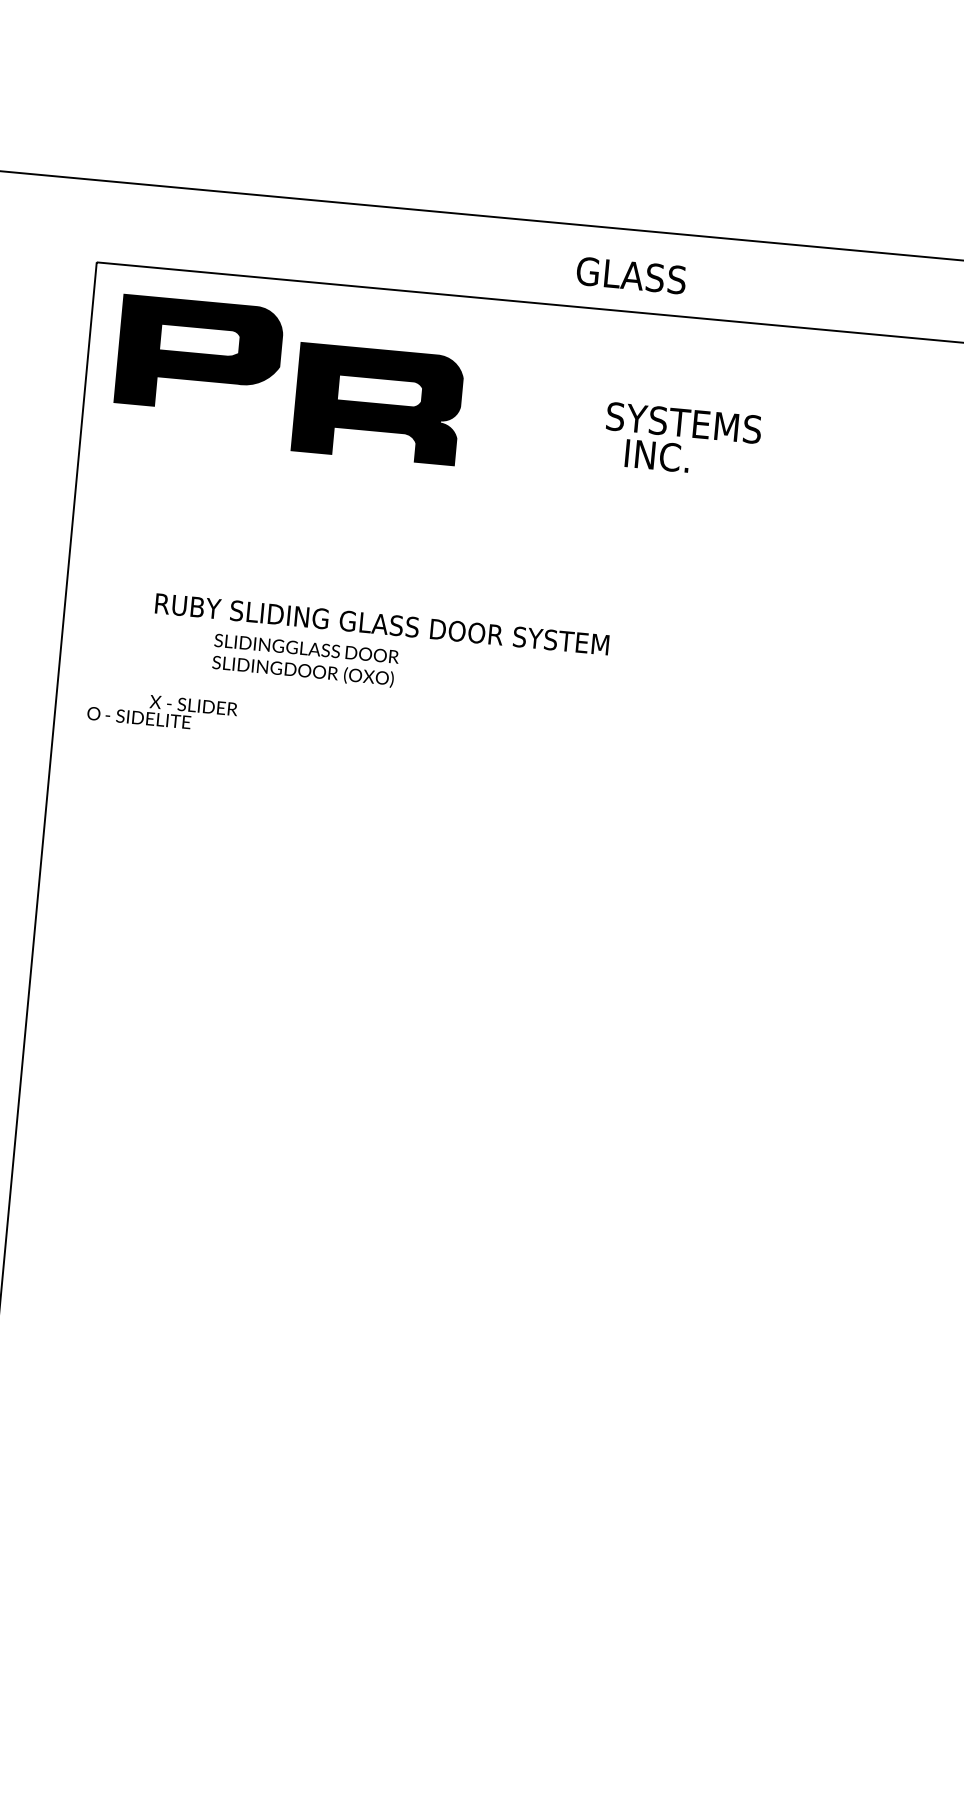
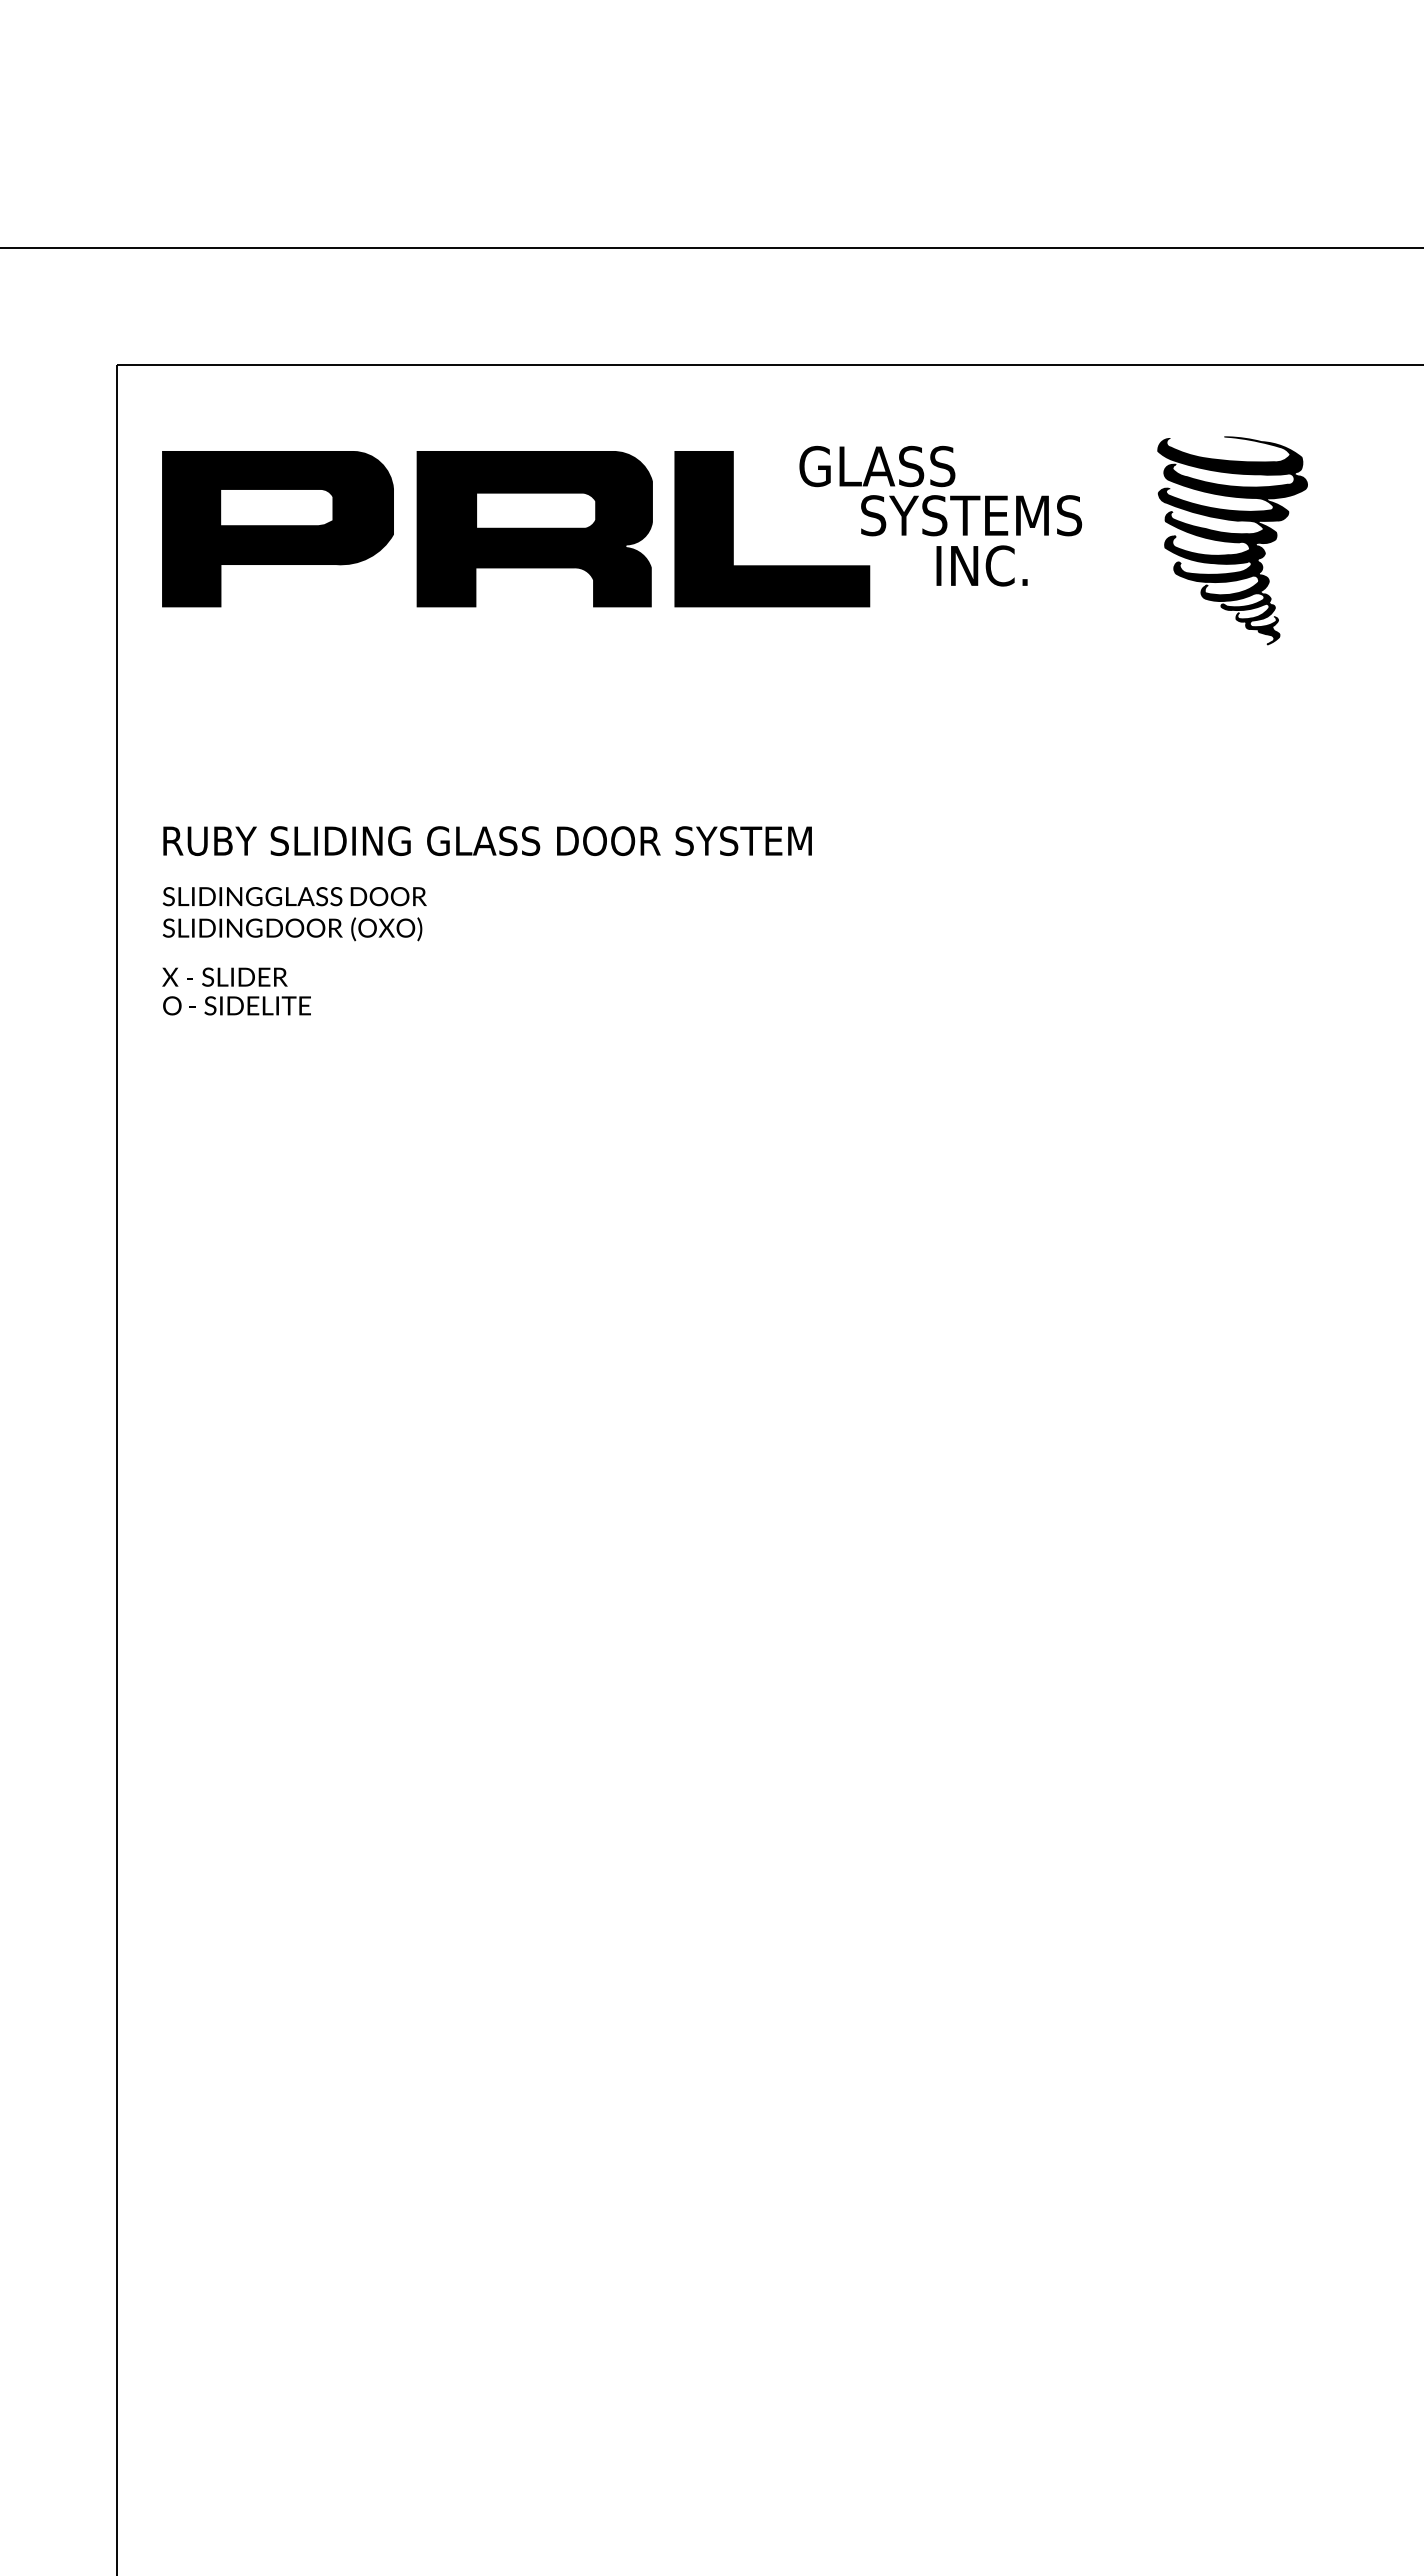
text: (631, 275) -> (877, 466), moved
part: (199, 356) -> (277, 529), moved
fill: (544, 419) -> (772, 528), added
text: (657, 455) -> (981, 565), moved
fill: (864, 457) -> (1232, 540), added
text: (382, 623) -> (487, 840), moved
text: (305, 661) -> (294, 914), moved
text: (193, 705) -> (224, 976), moved

